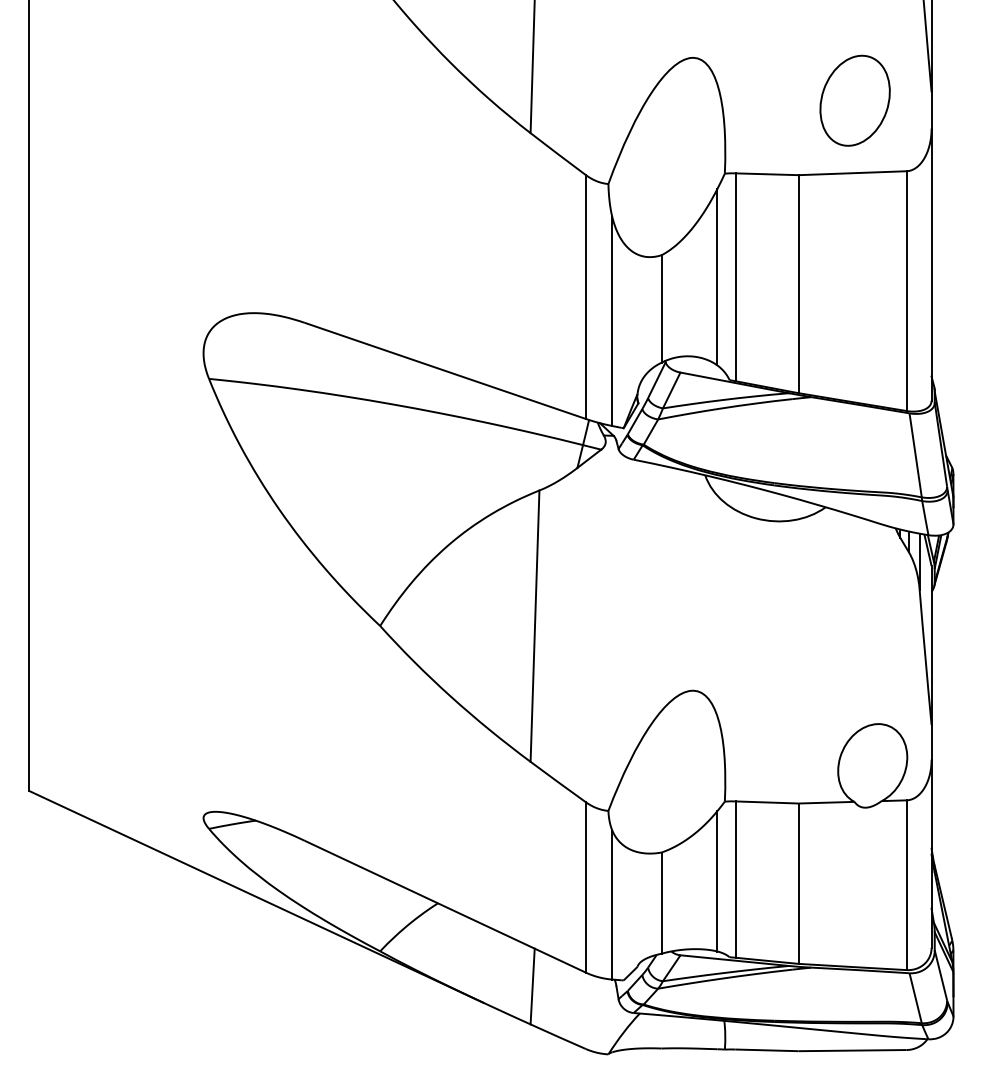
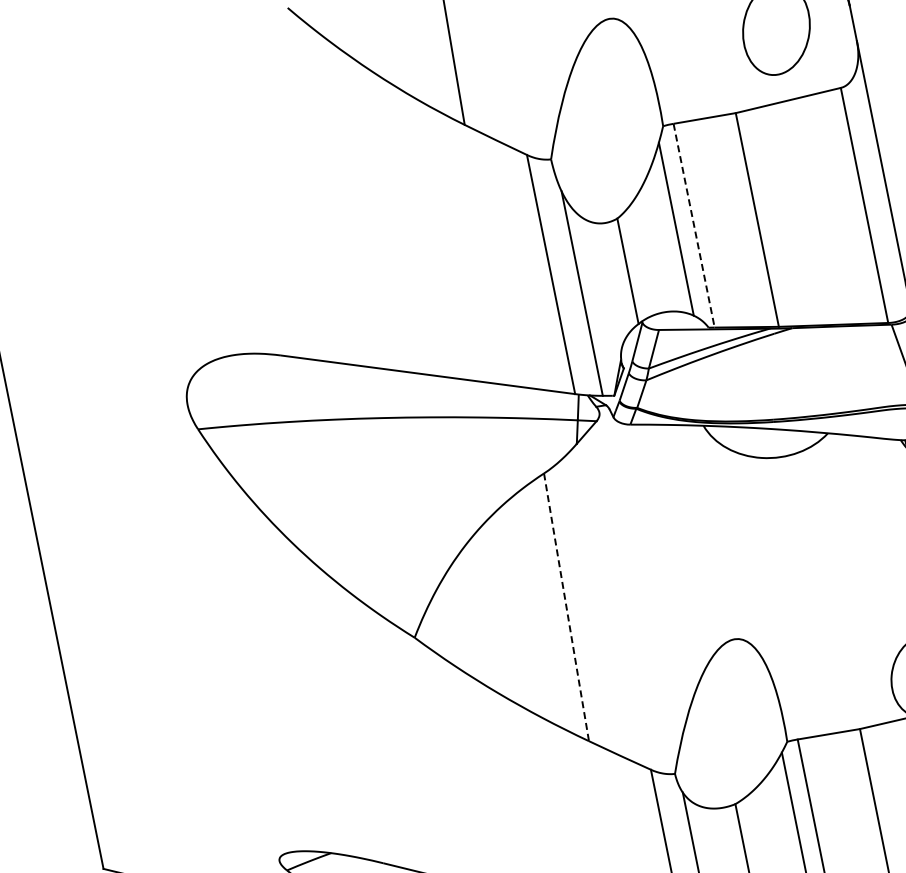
line: (735, 277) -> (694, 225), solid -> dashed
line: (535, 626) -> (567, 607), solid -> dashed

